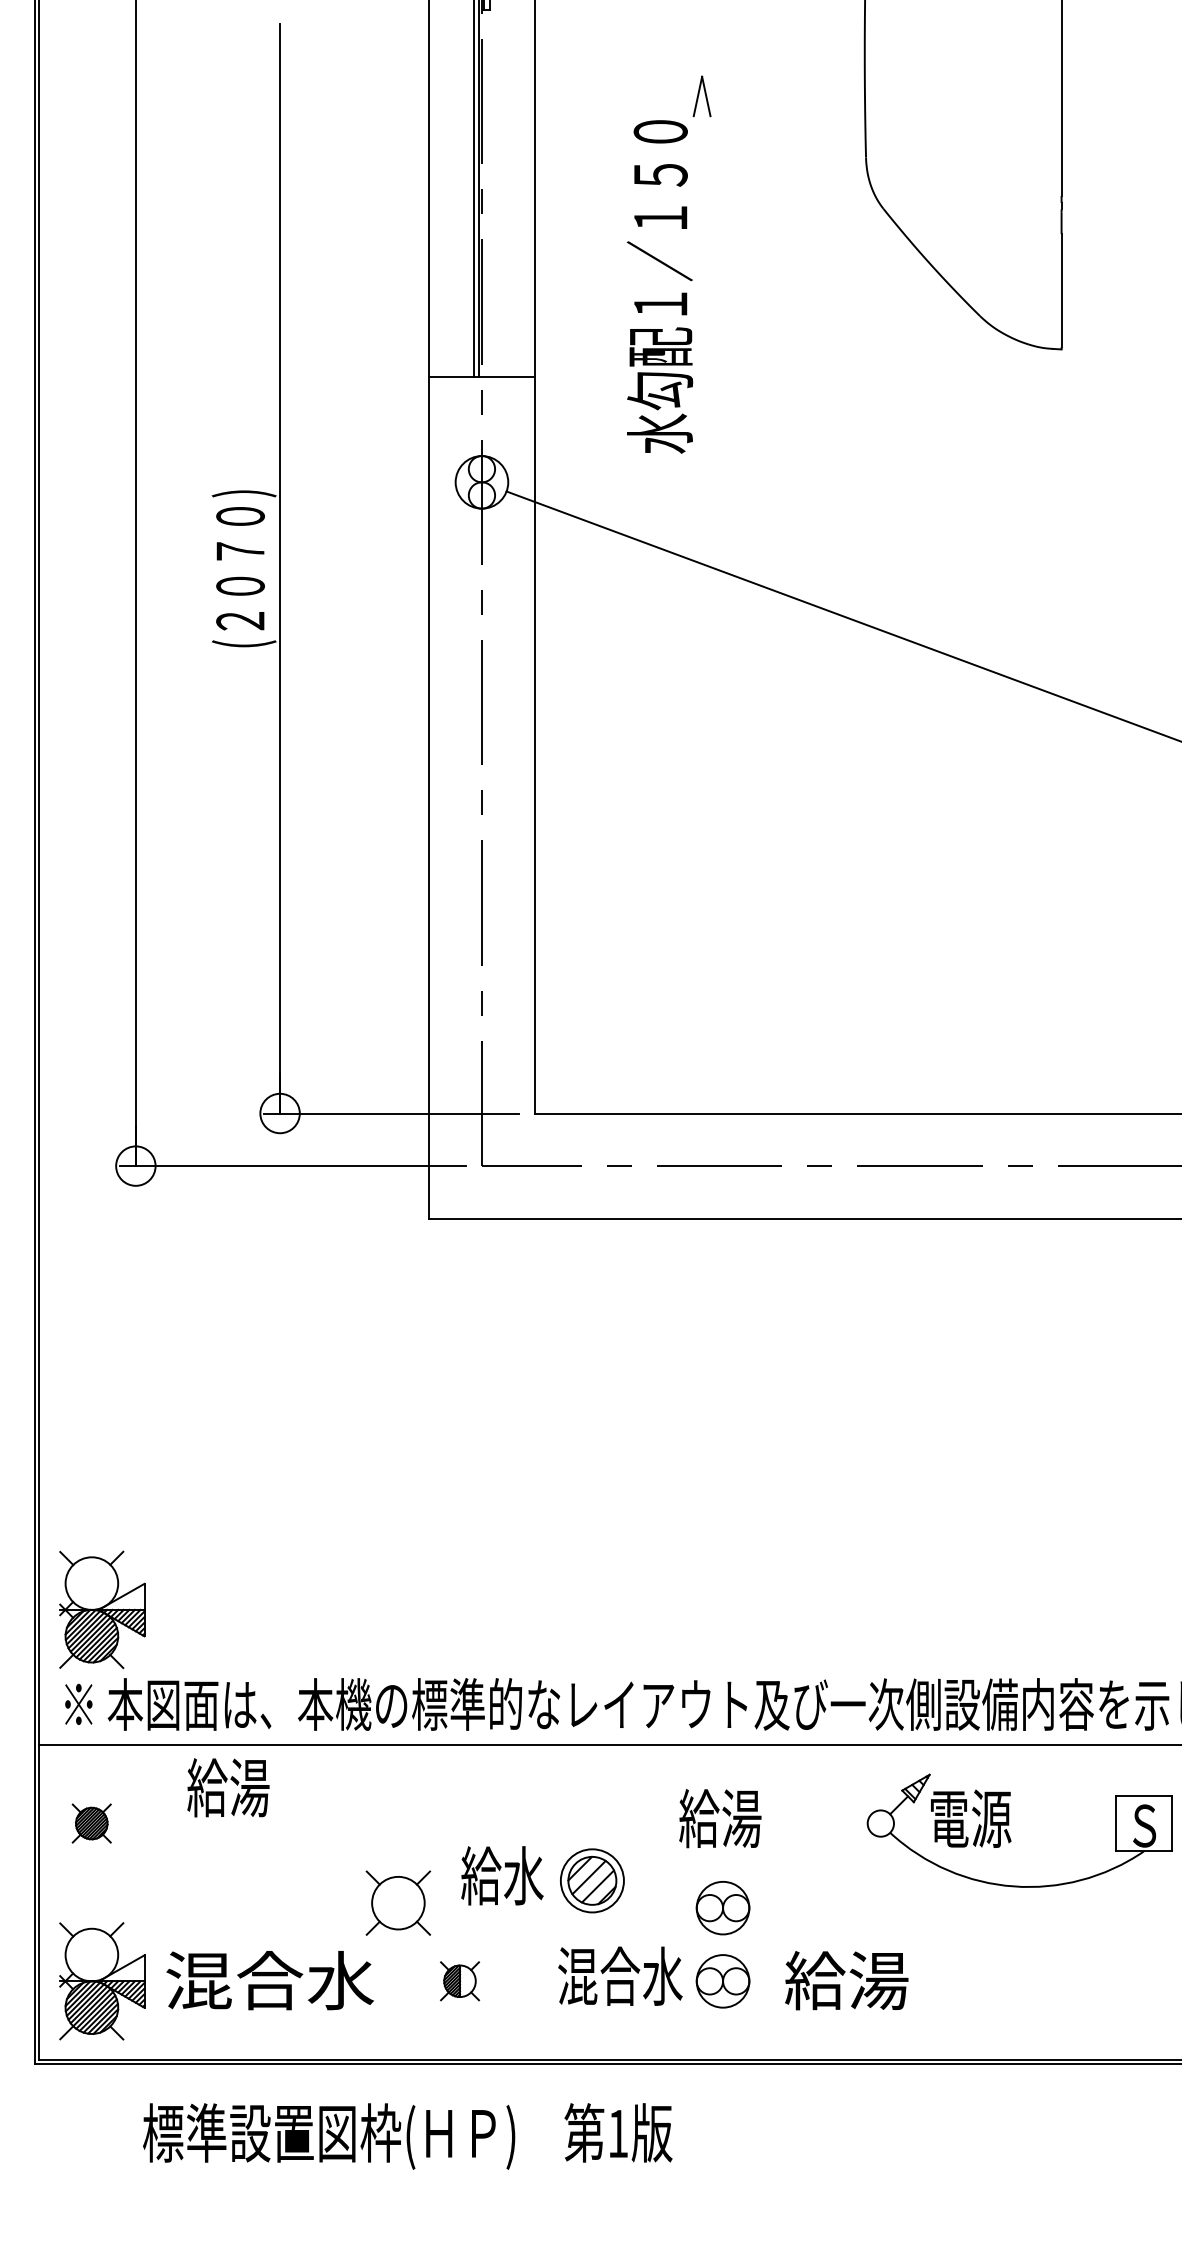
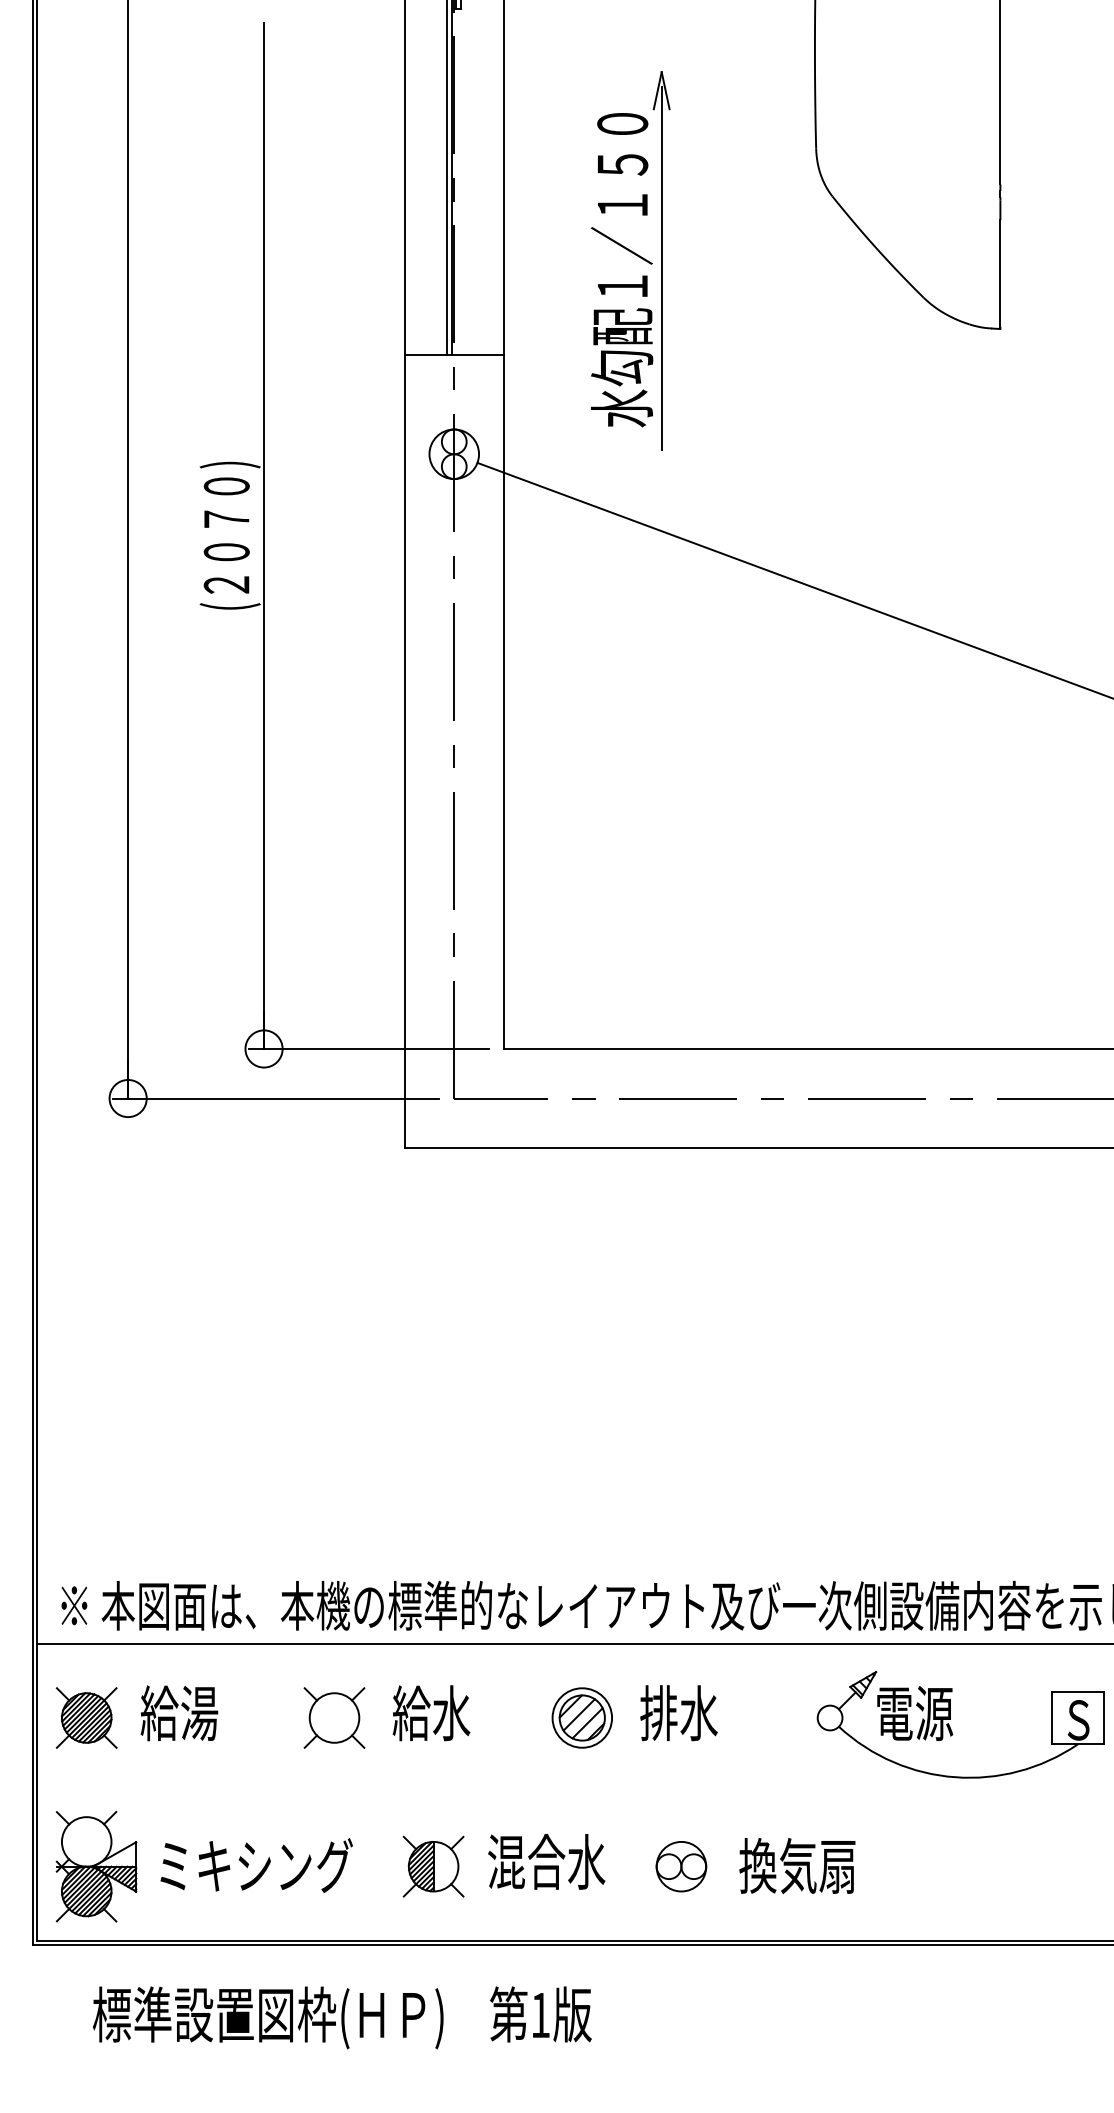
line: (701, 285) -> (661, 268), added
part: (102, 1609) -> (96, 1516), removed
text: (228, 1787) -> (179, 1713), moved
text: (719, 1818) -> (678, 1713), 給湯 -> 排水
part: (91, 1823) -> (86, 1717), size x1.67
text: (502, 1876) -> (431, 1713), moved
part: (591, 1880) -> (581, 1717), moved
part: (398, 1902) -> (334, 1717), moved
part: (723, 1907) -> (681, 1797), removed
text: (620, 1975) -> (546, 1861), moved
text: (269, 1980) -> (254, 1865), 混合水 -> ミキシング
part: (459, 1981) -> (433, 1866), size x1.67
text: (846, 1981) -> (797, 1866), 給湯 -> 換気扇
text: (407, 2136) -> (342, 2017), moved

